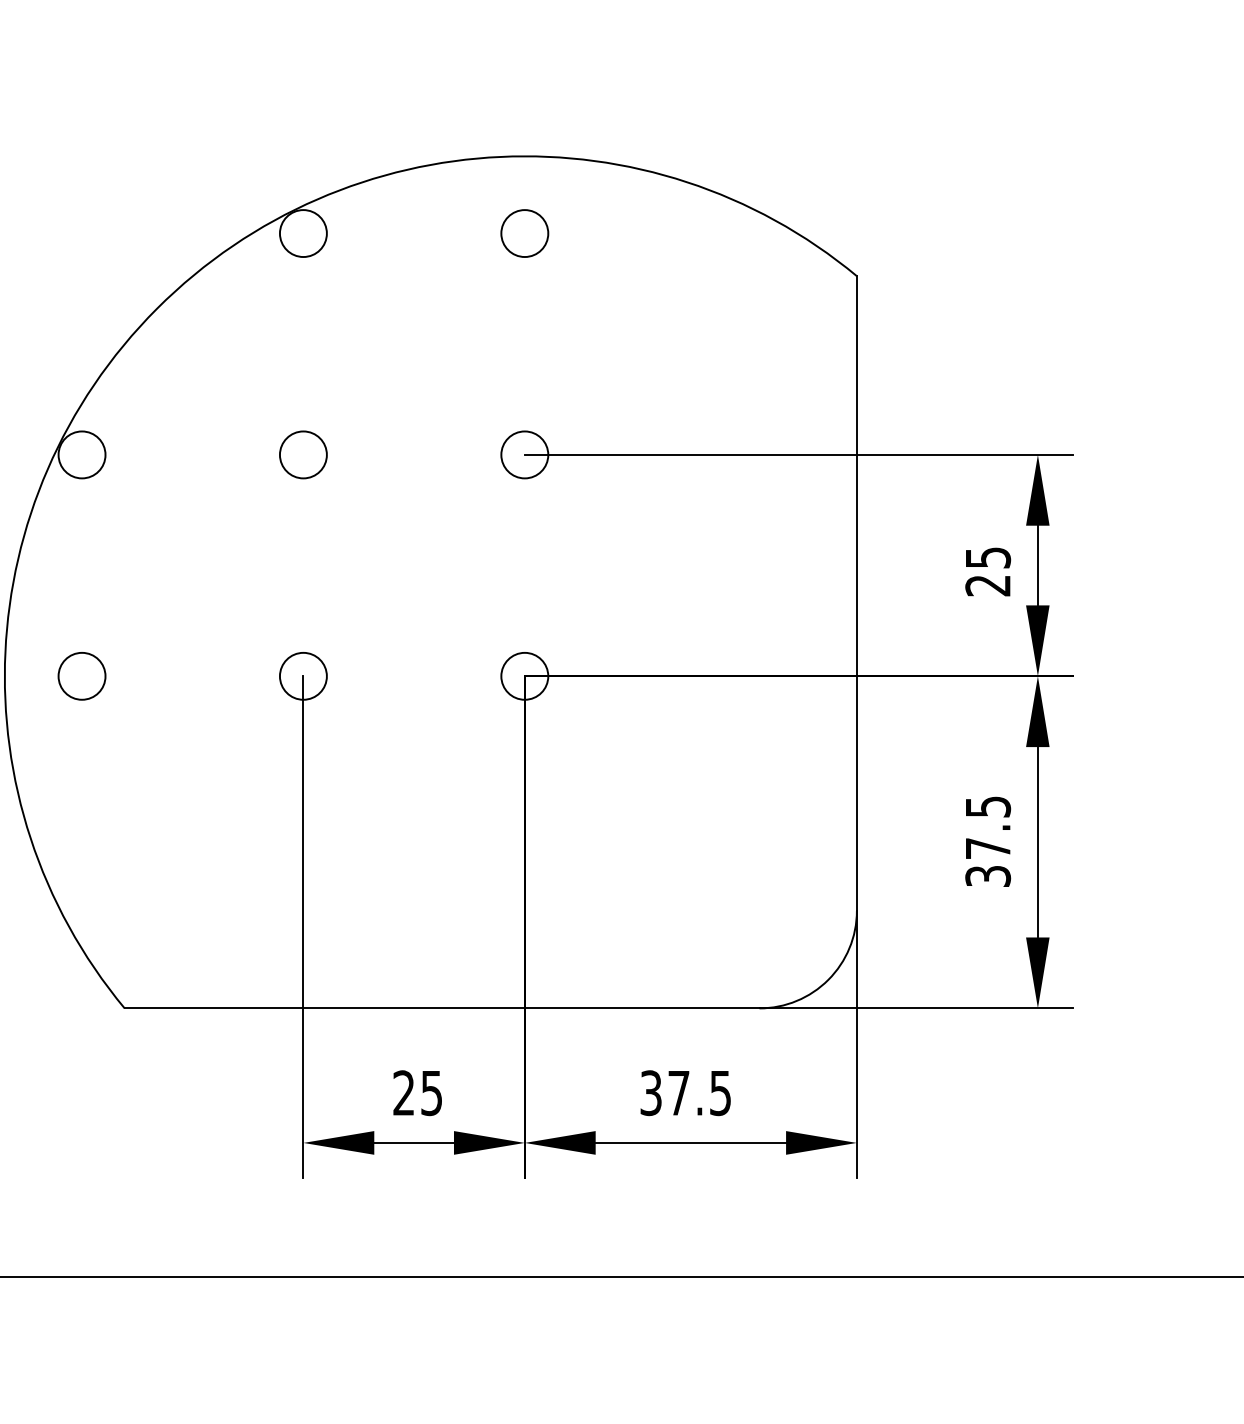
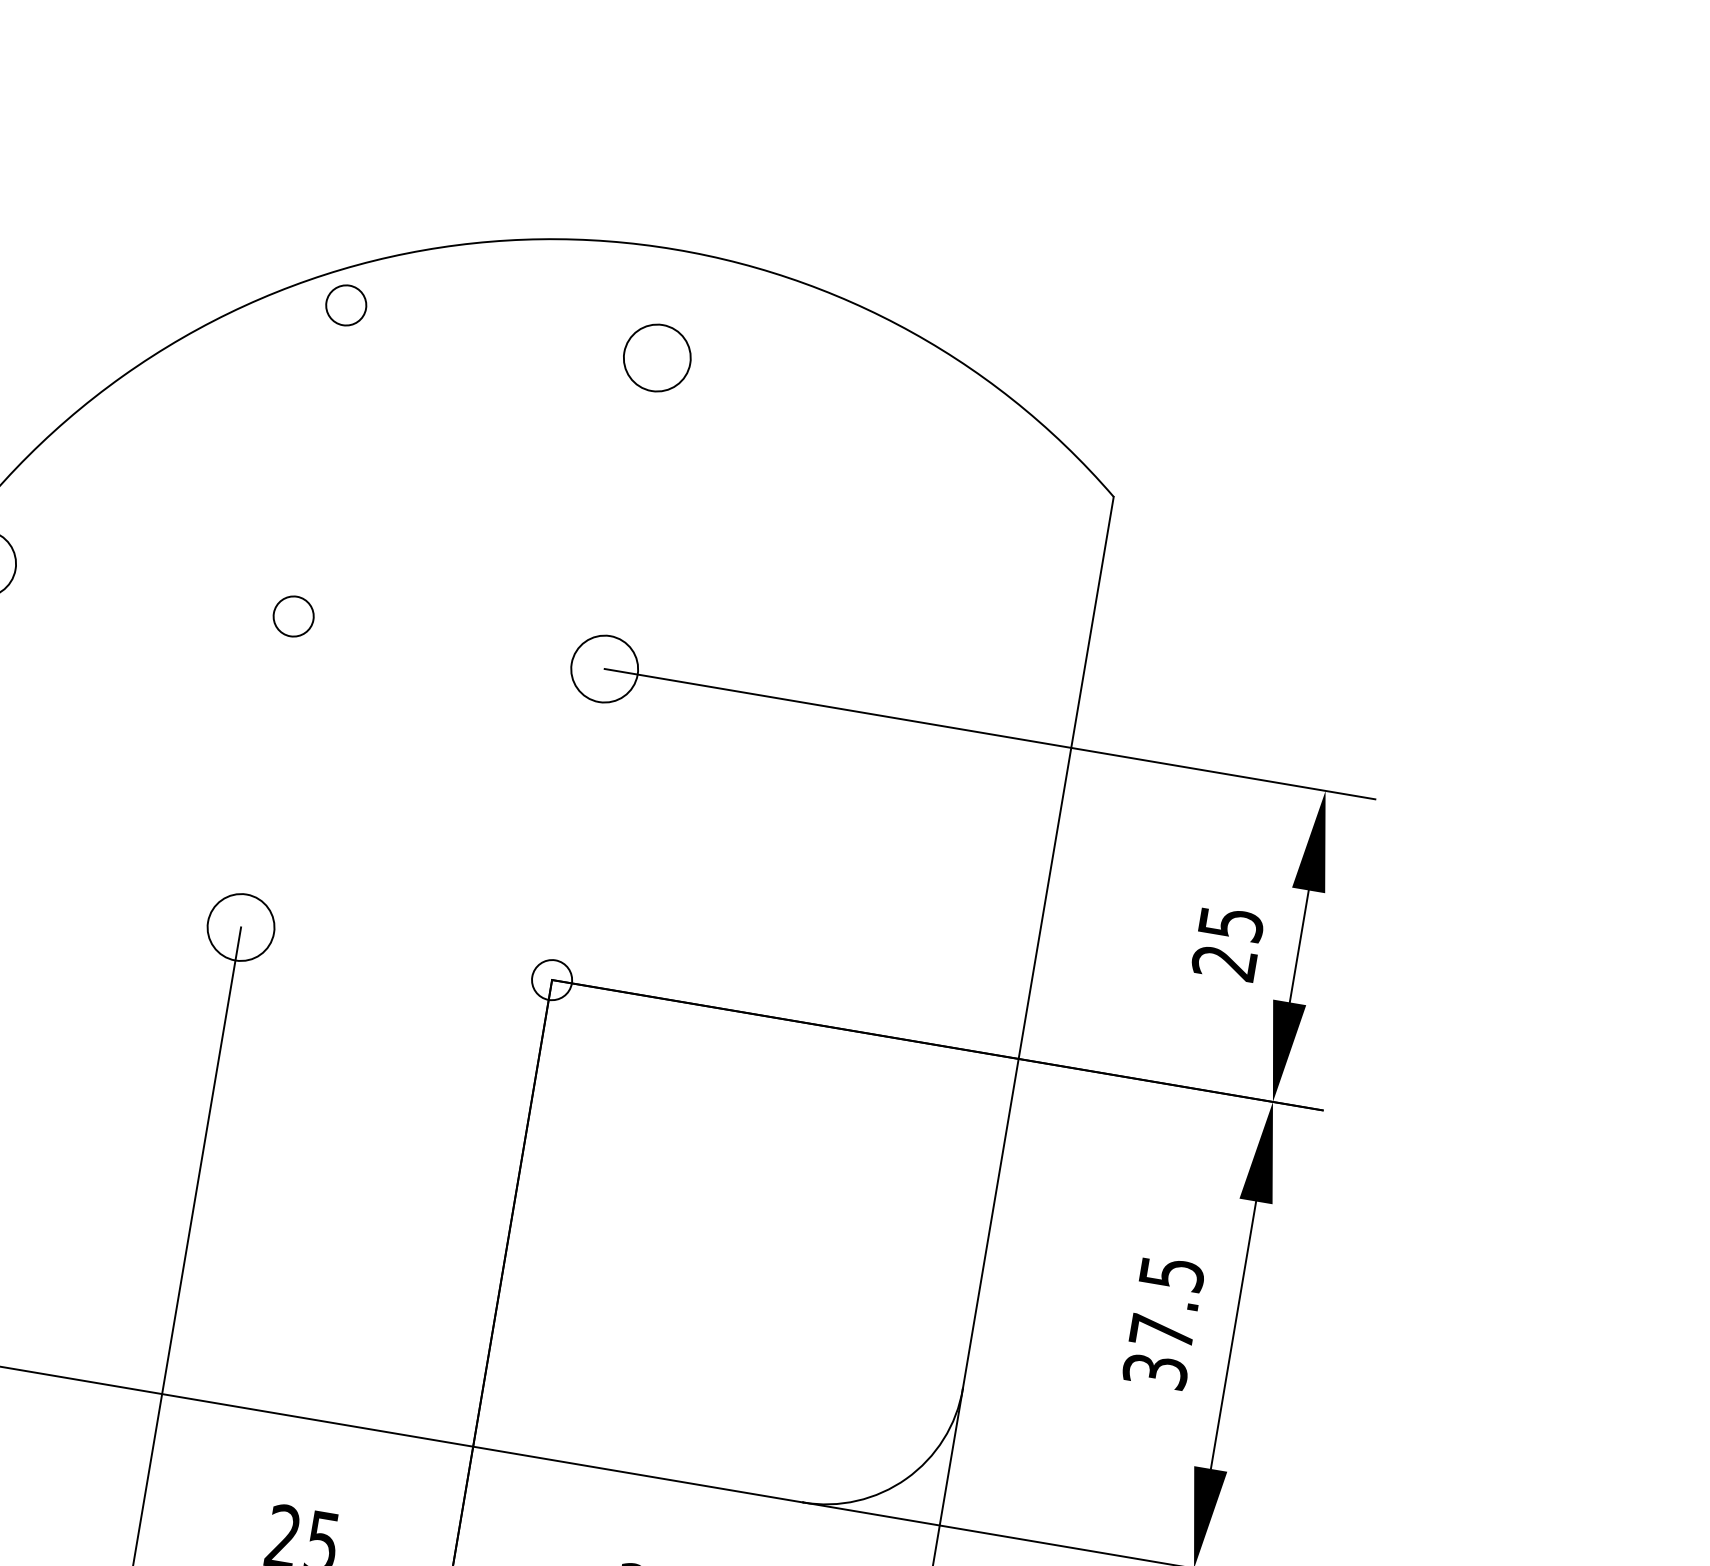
circle: (302, 233) -> (344, 305), size x0.6
circle: (303, 454) -> (293, 615), size x0.6
circle: (524, 675) -> (551, 978), size x0.6

